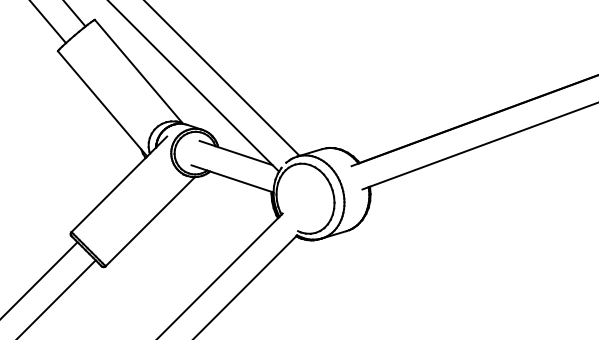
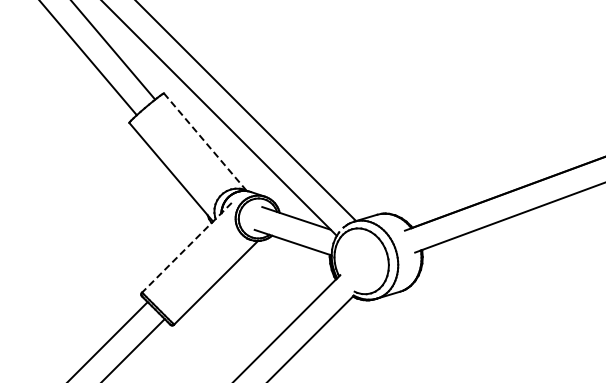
line: (139, 72) -> (205, 142), solid -> dashed
line: (118, 185) -> (186, 248), solid -> dashed

